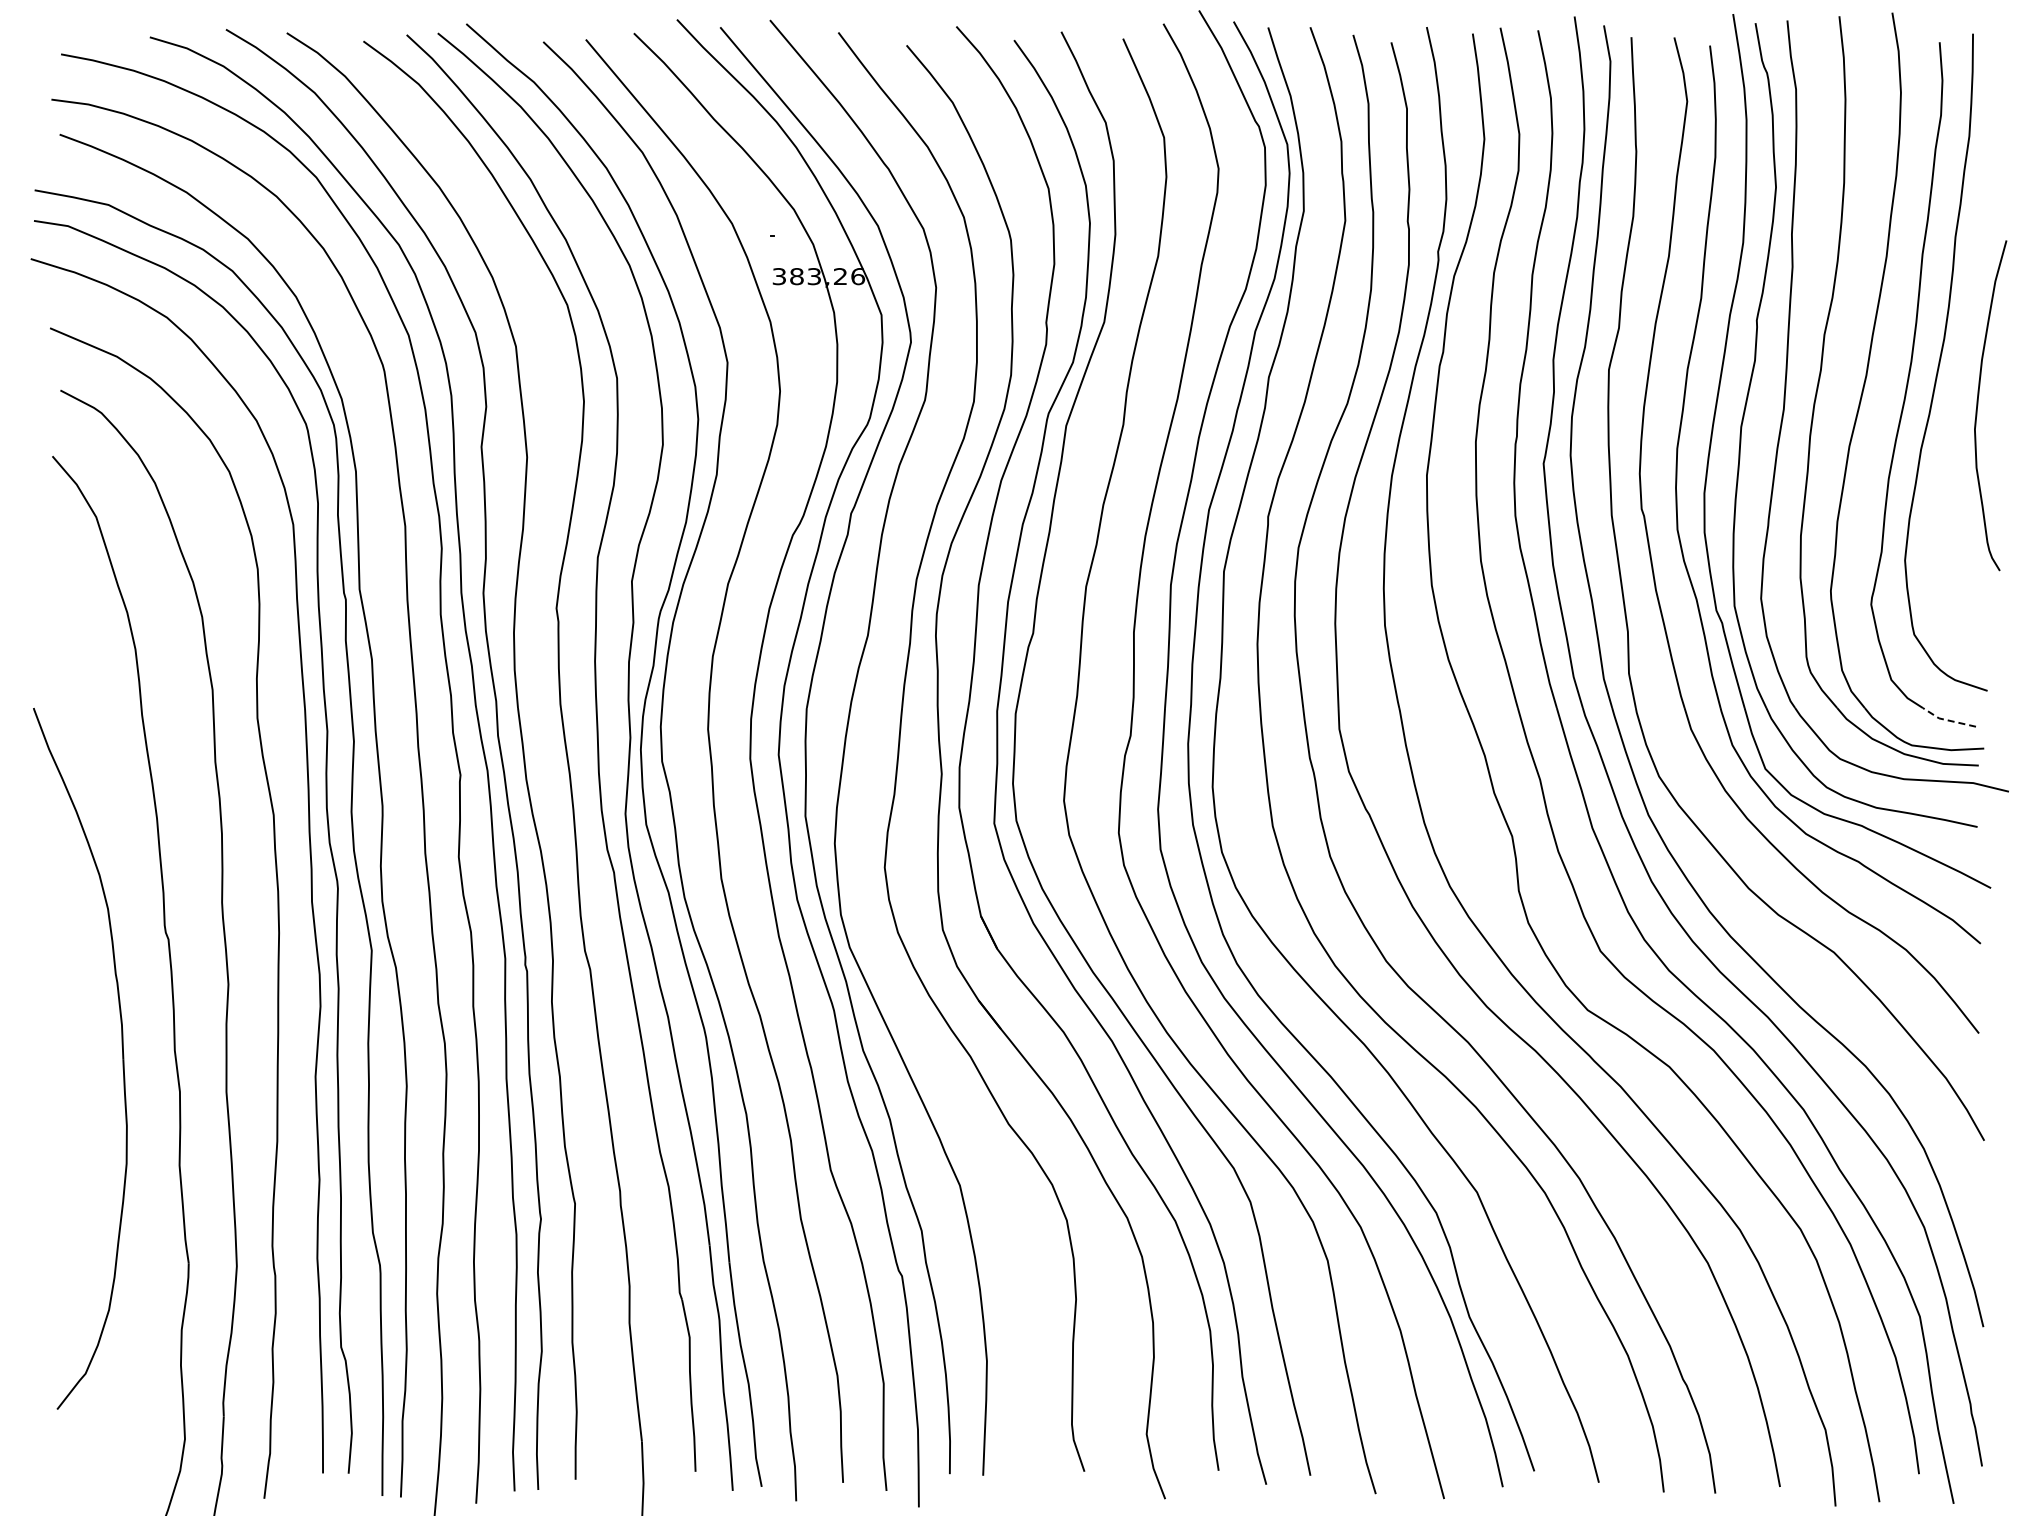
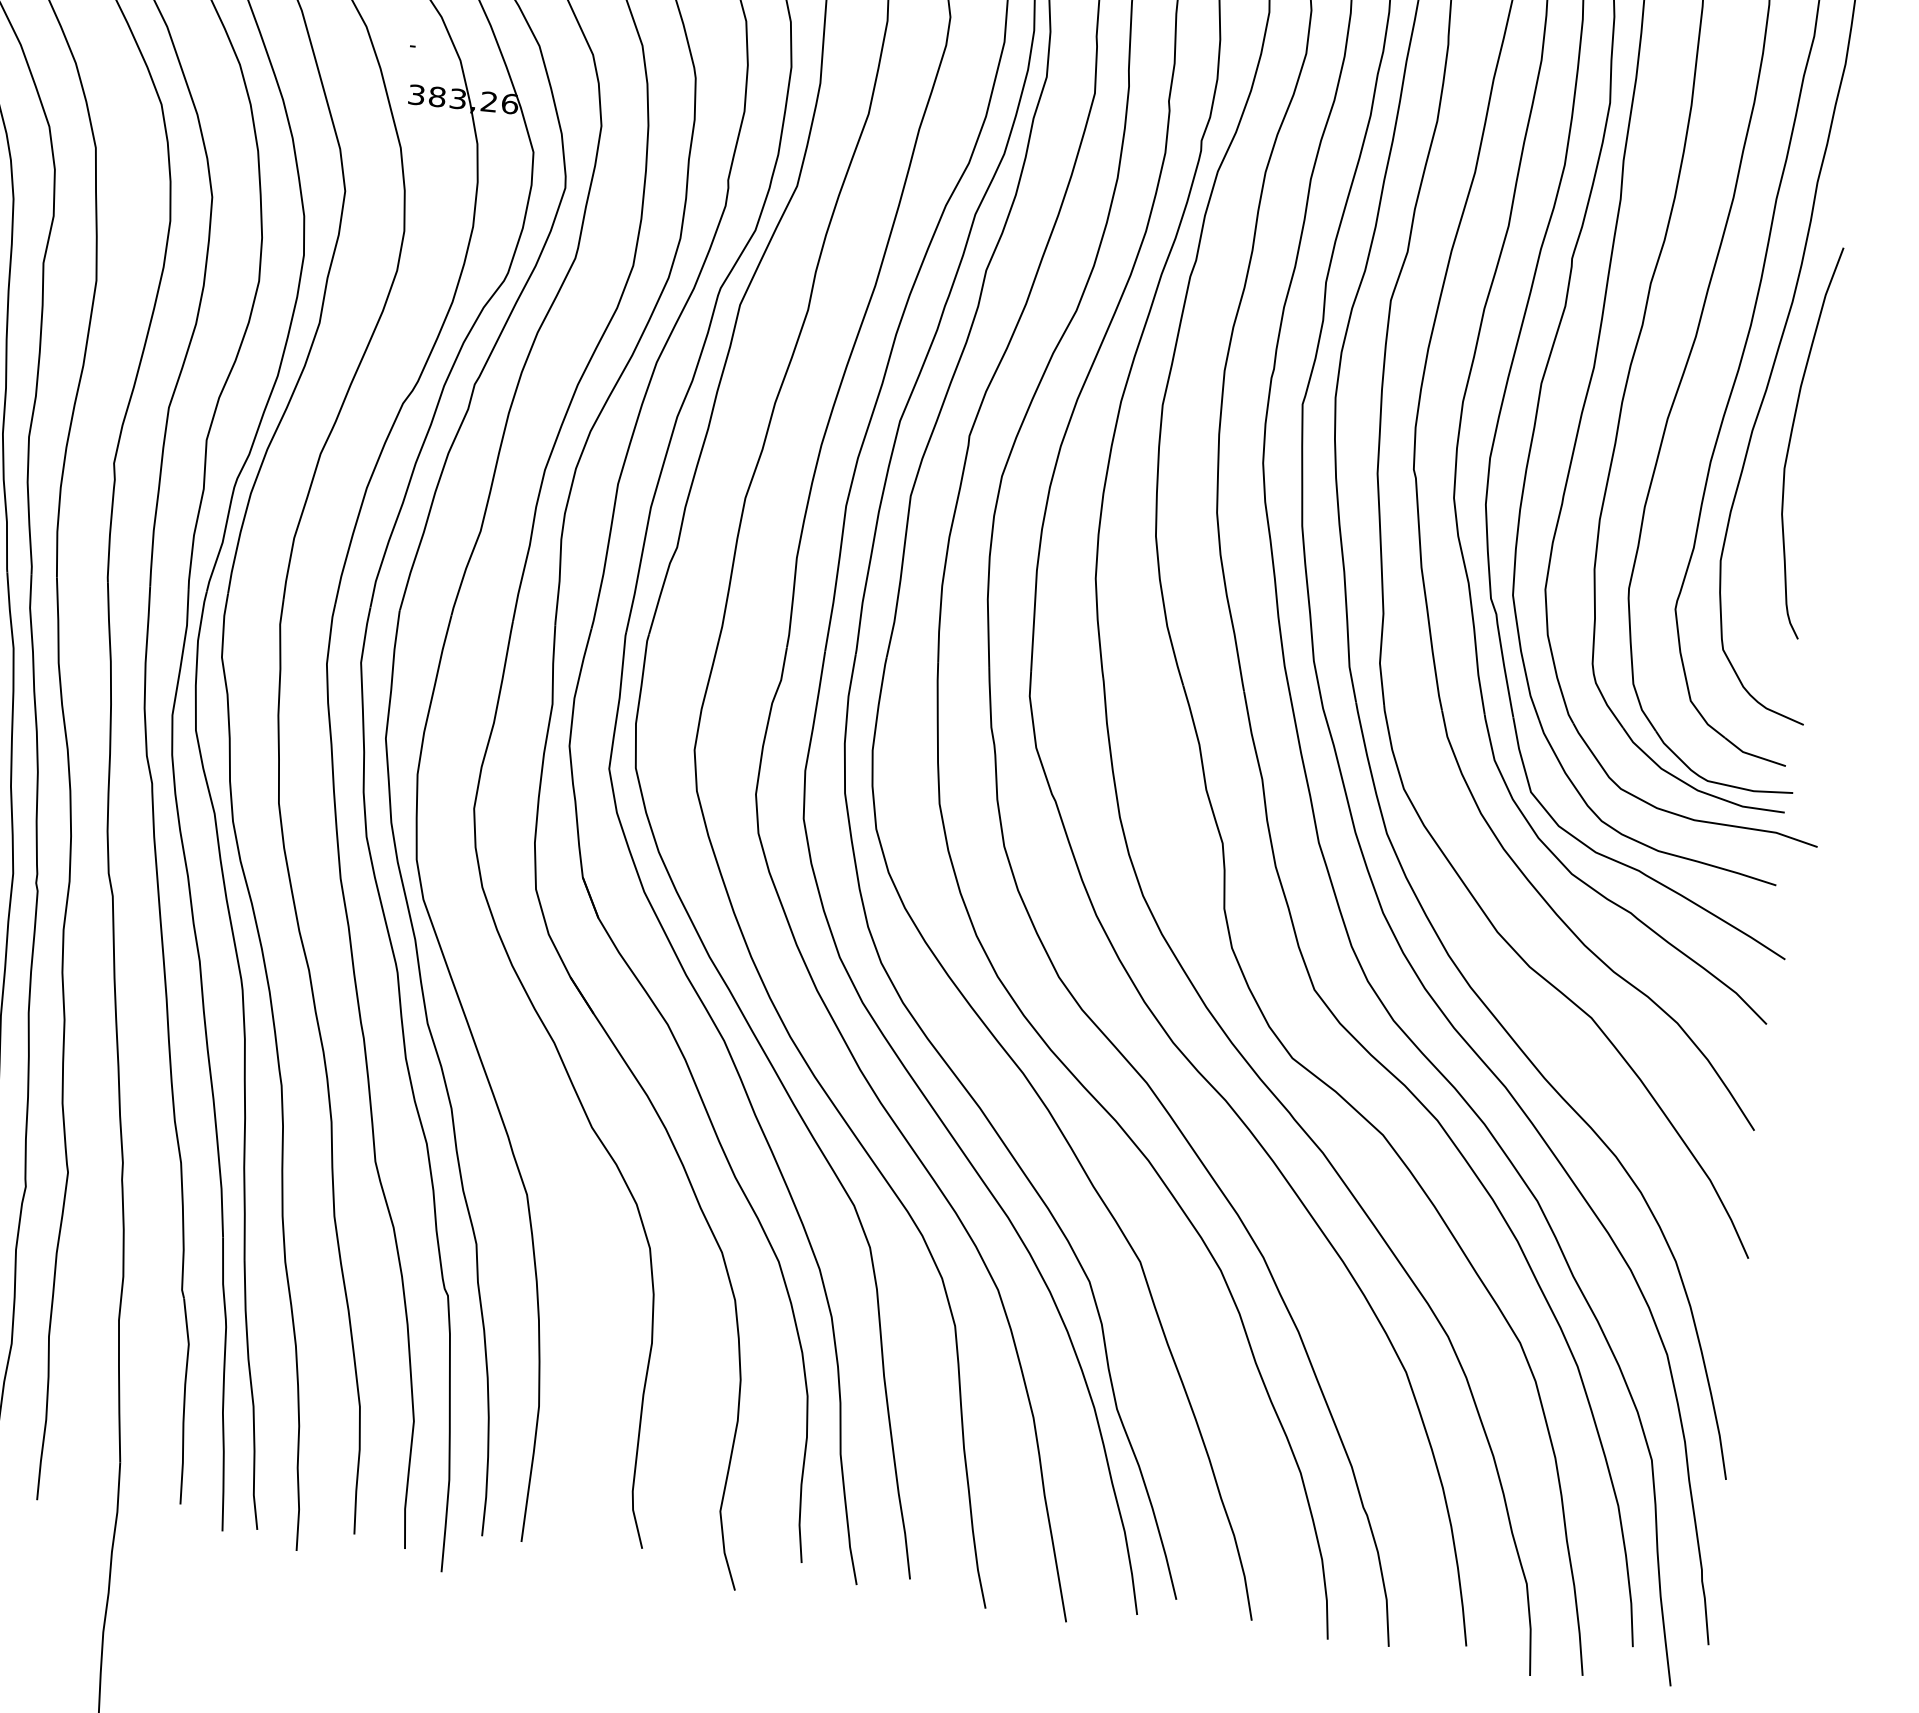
curve: (1978, 405) -> (1791, 440), moved
line: (1946, 720) -> (1751, 755), dashed -> solid

